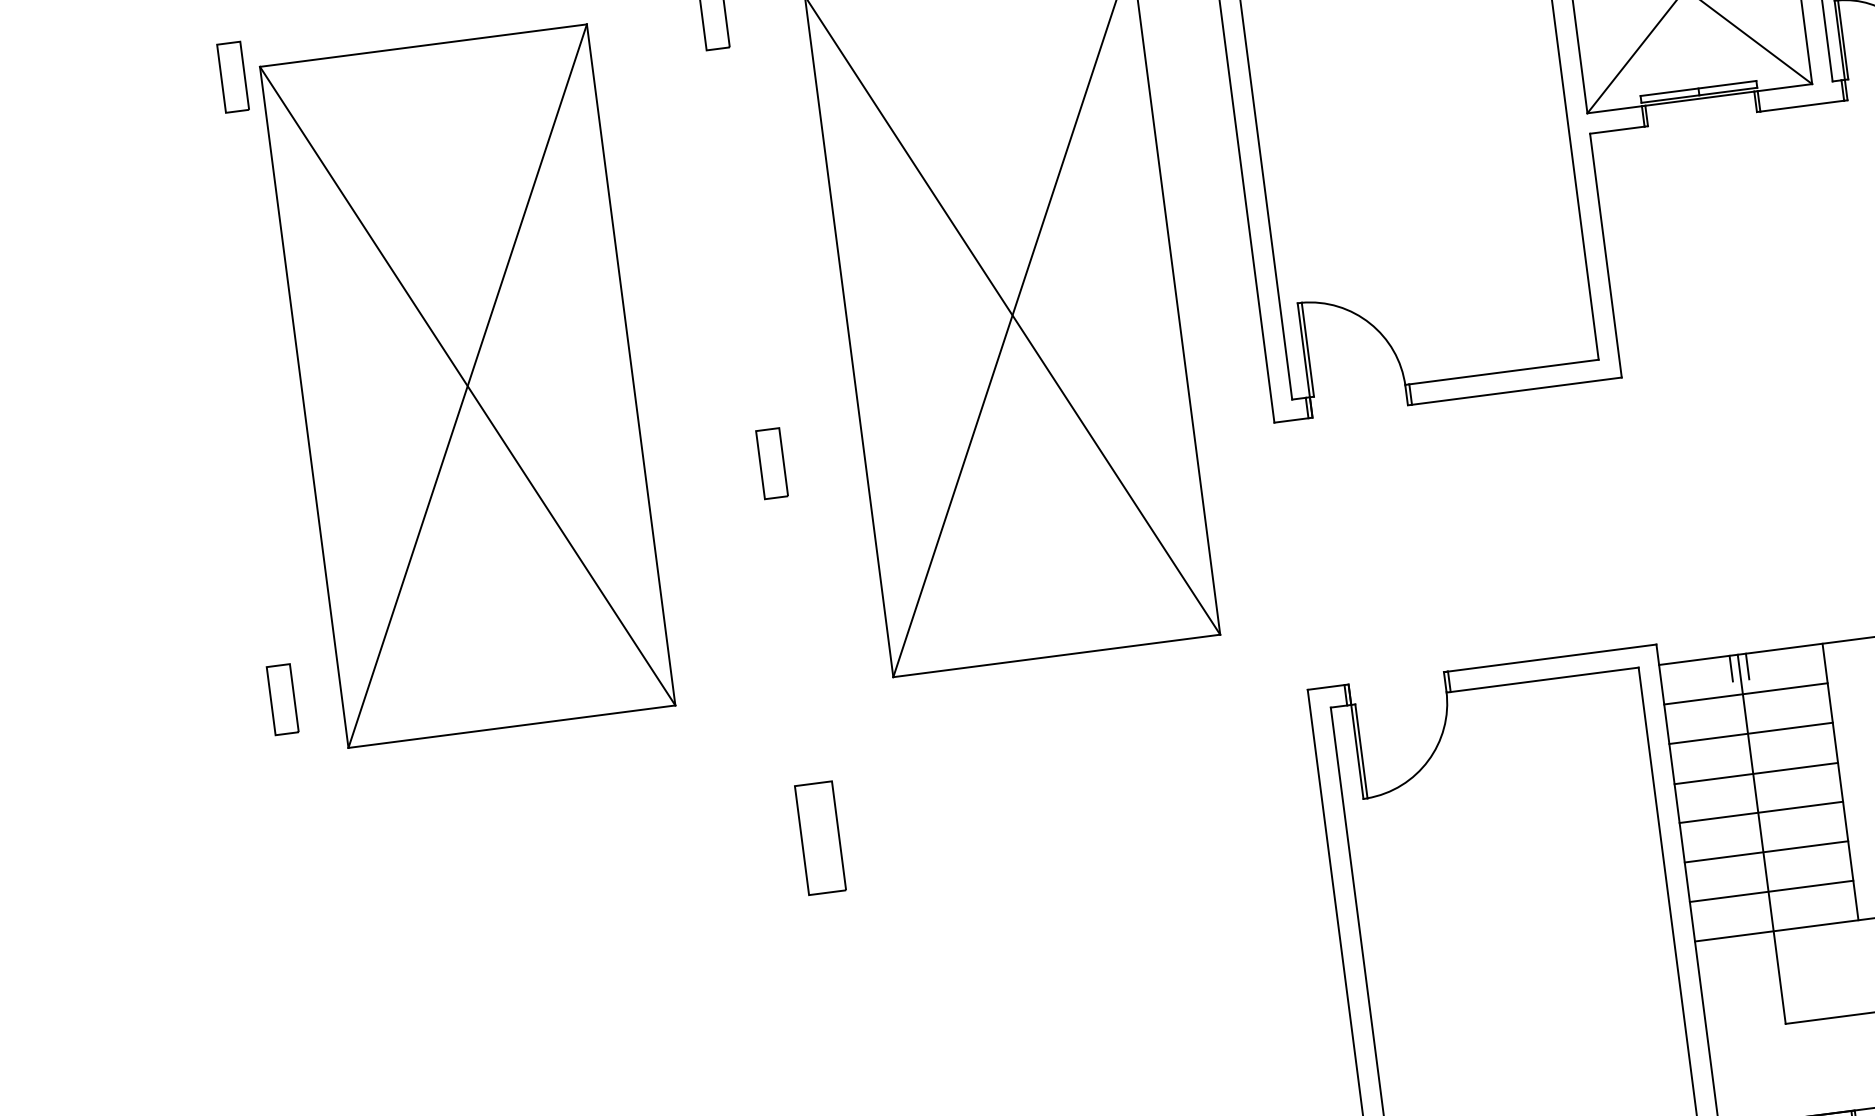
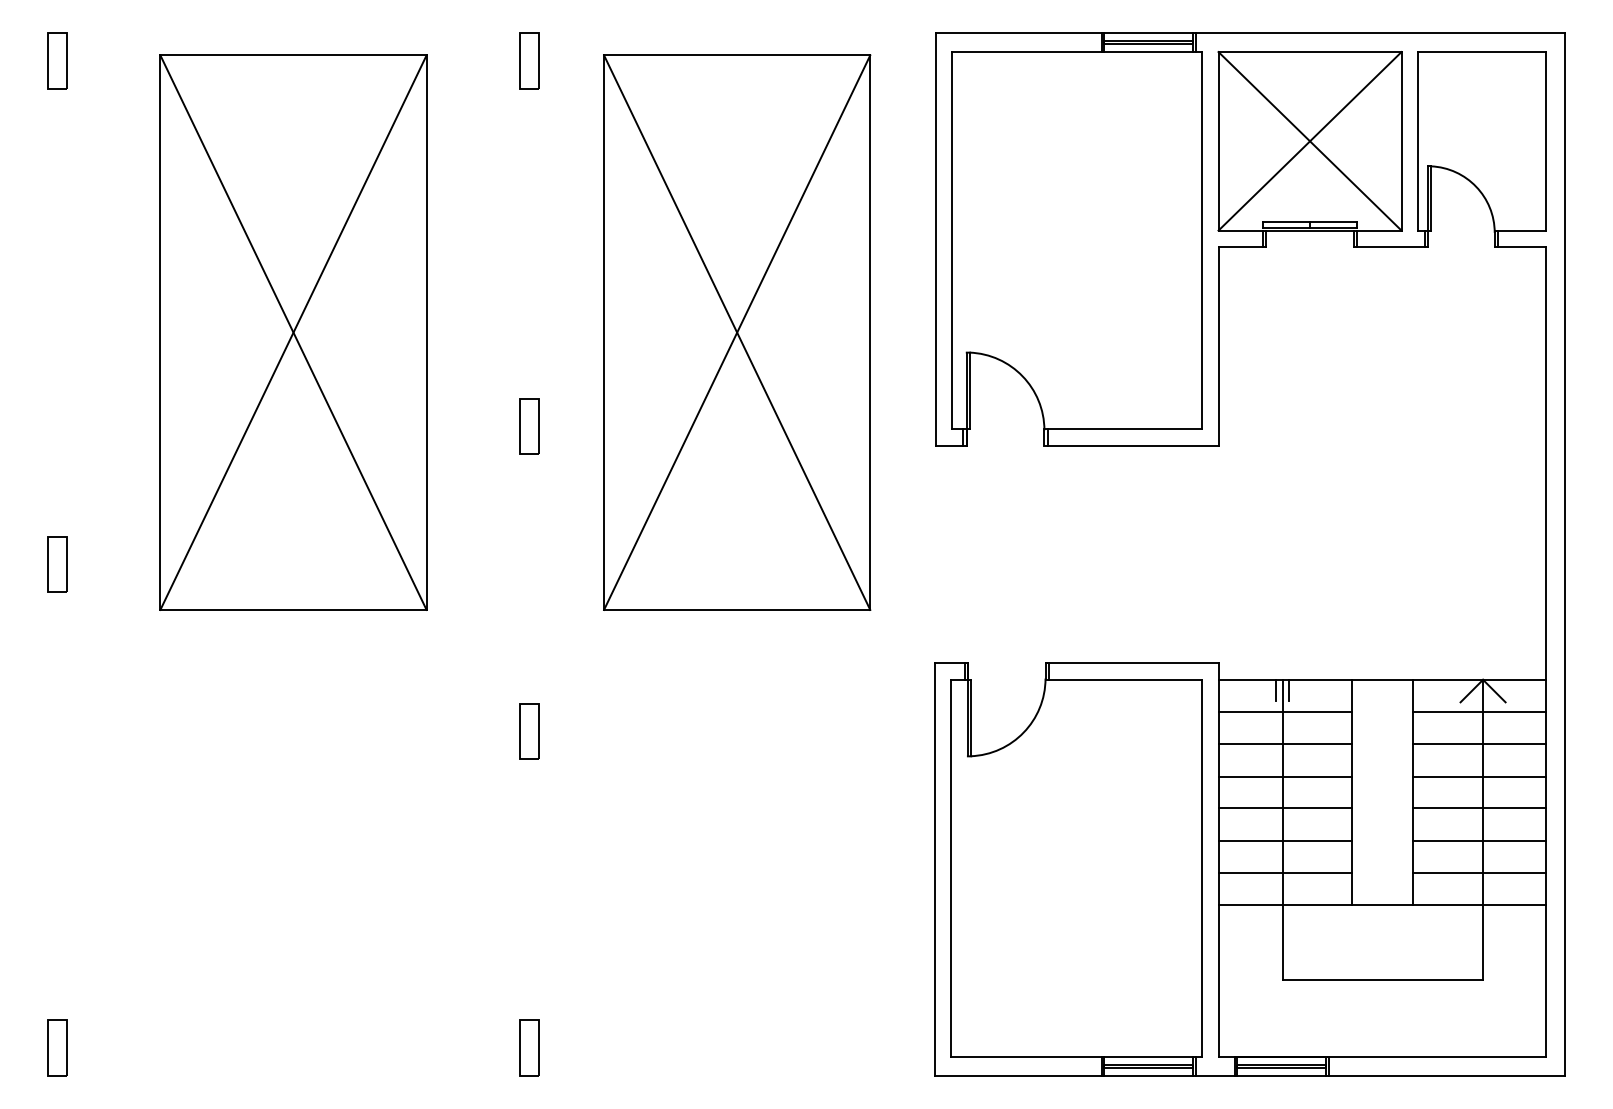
part: (232, 76) -> (57, 60), moved
part: (282, 699) -> (57, 564), moved
part: (821, 838) -> (529, 731), size x0.62

